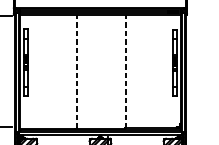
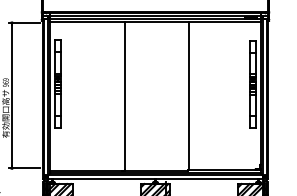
line: (77, 71) -> (125, 95), dashed -> solid
line: (125, 71) -> (188, 95), dashed -> solid

